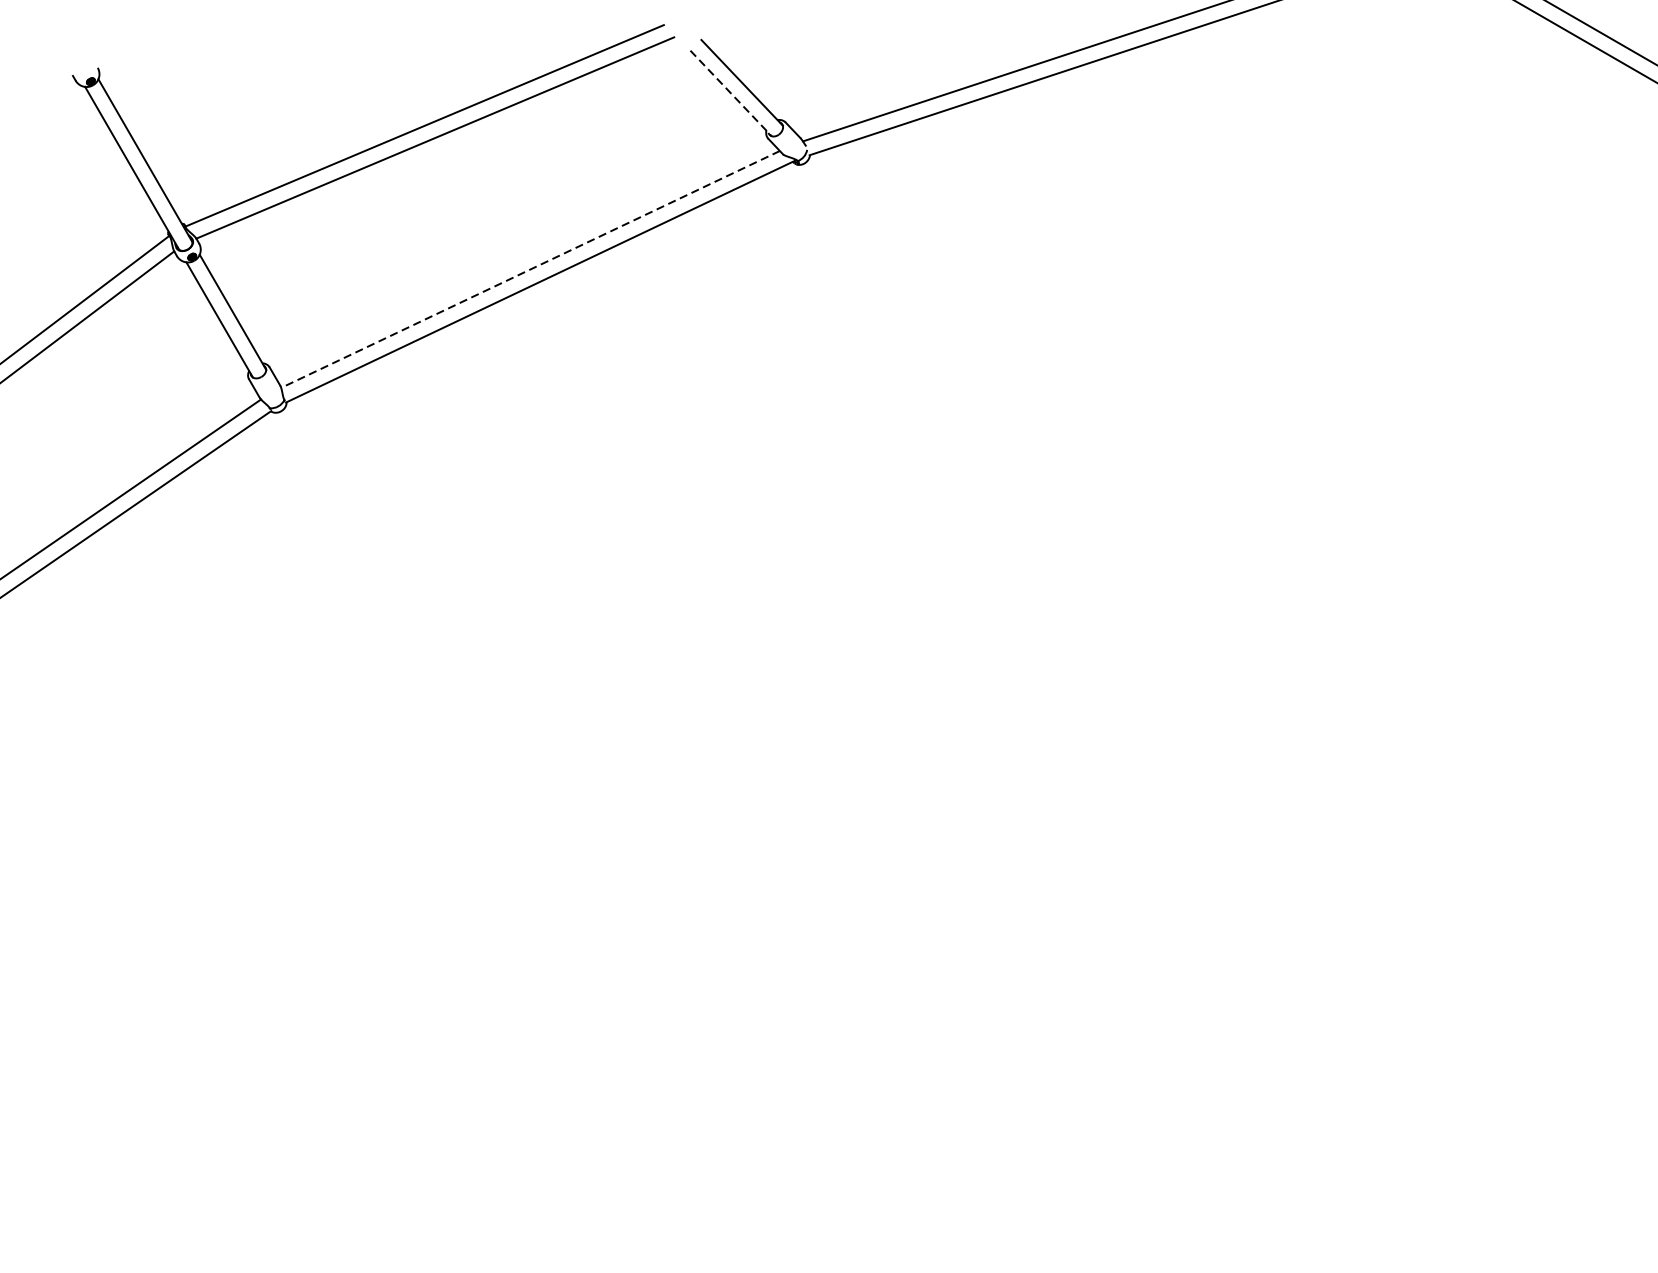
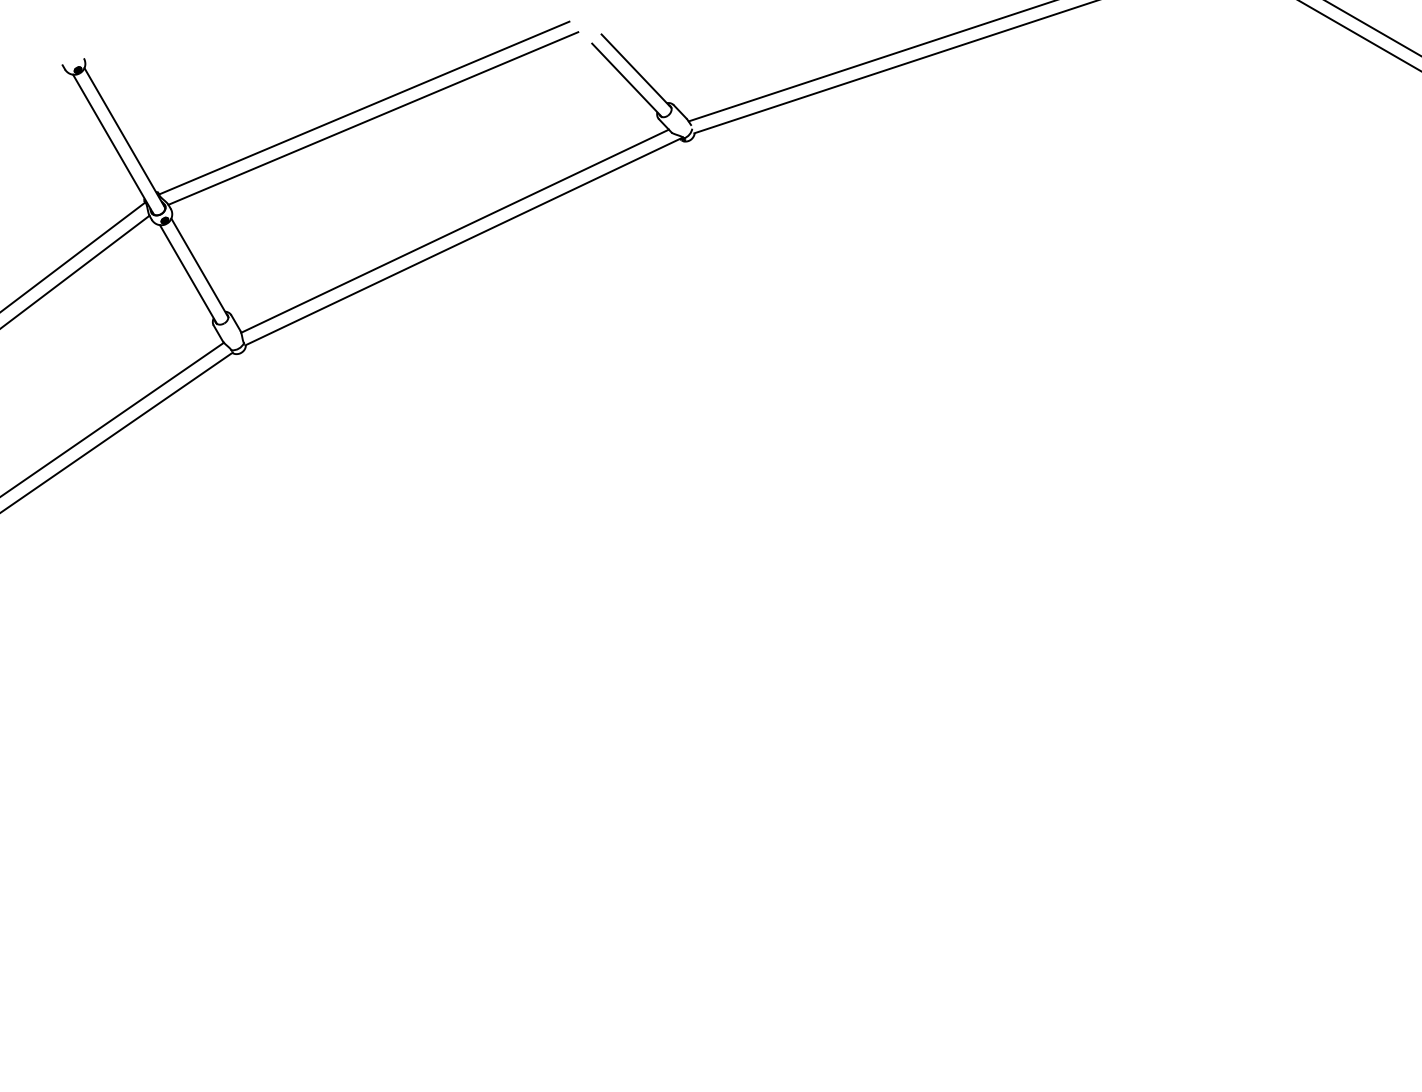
line: (731, 93) -> (627, 80), dashed -> solid
line: (531, 269) -> (455, 231), dashed -> solid

